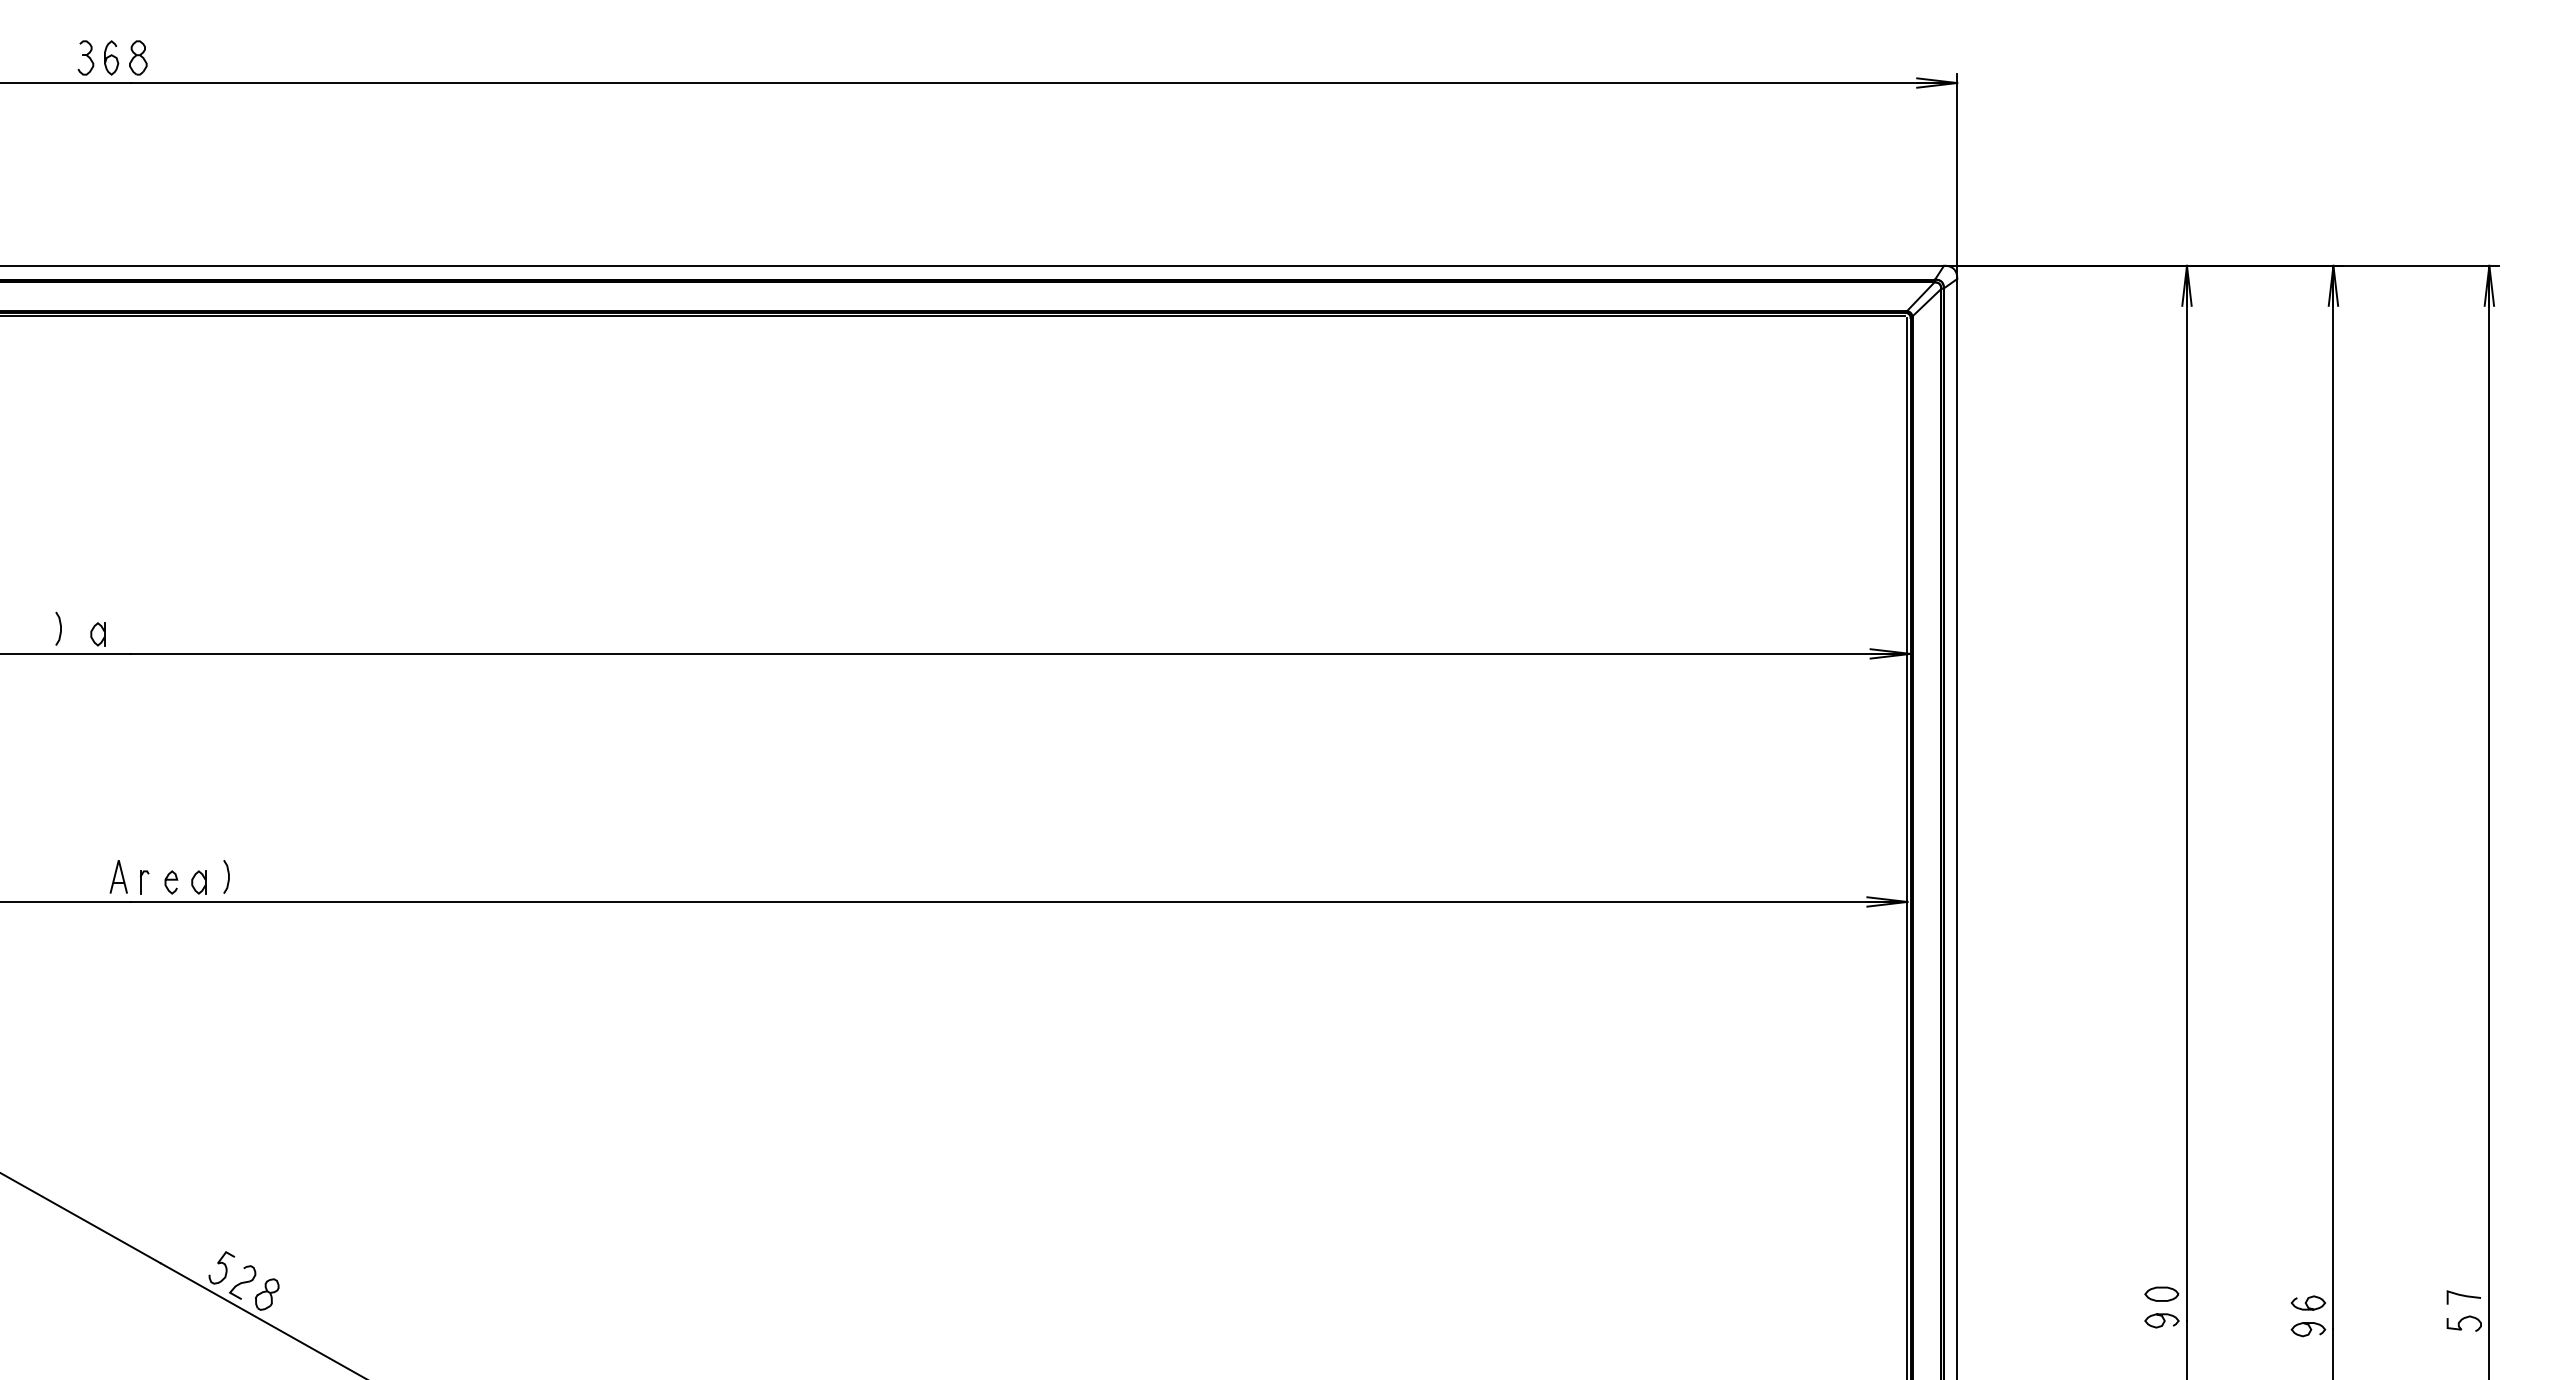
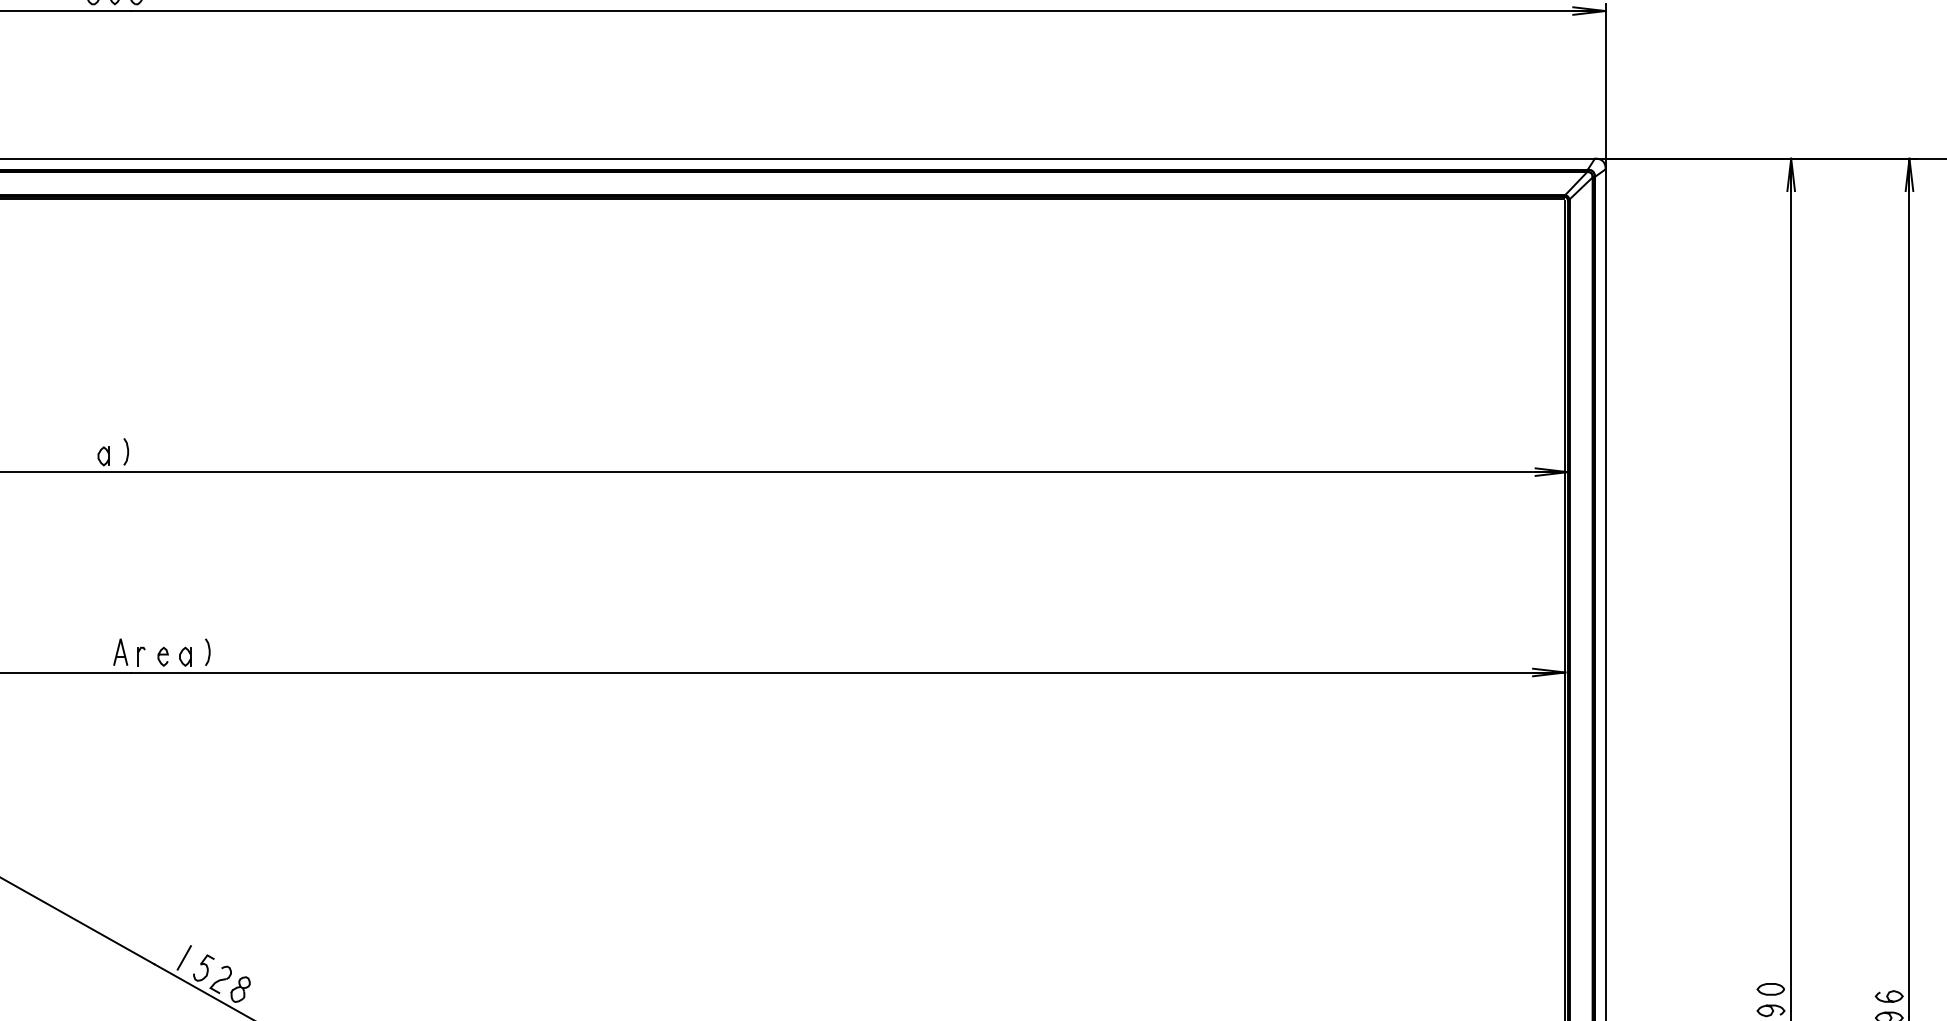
curve: (60, 628) -> (127, 451), moved
line: (197, 1254) -> (184, 957), added

